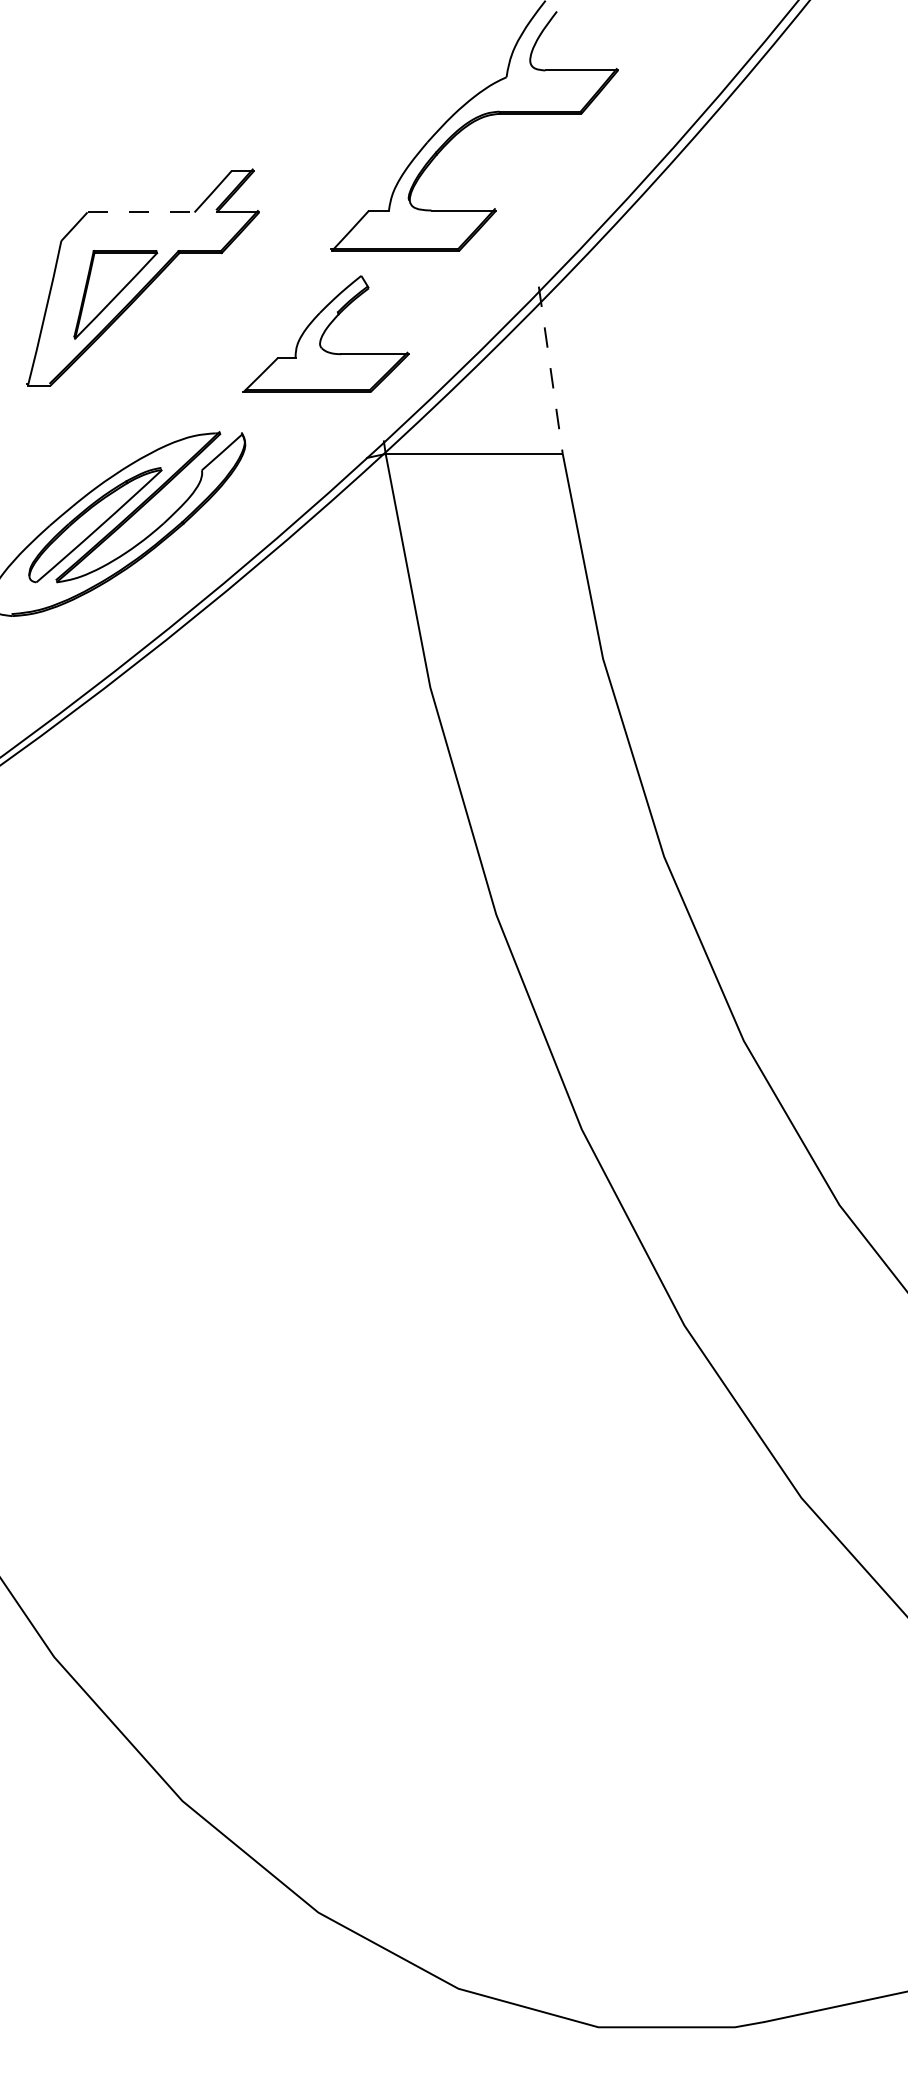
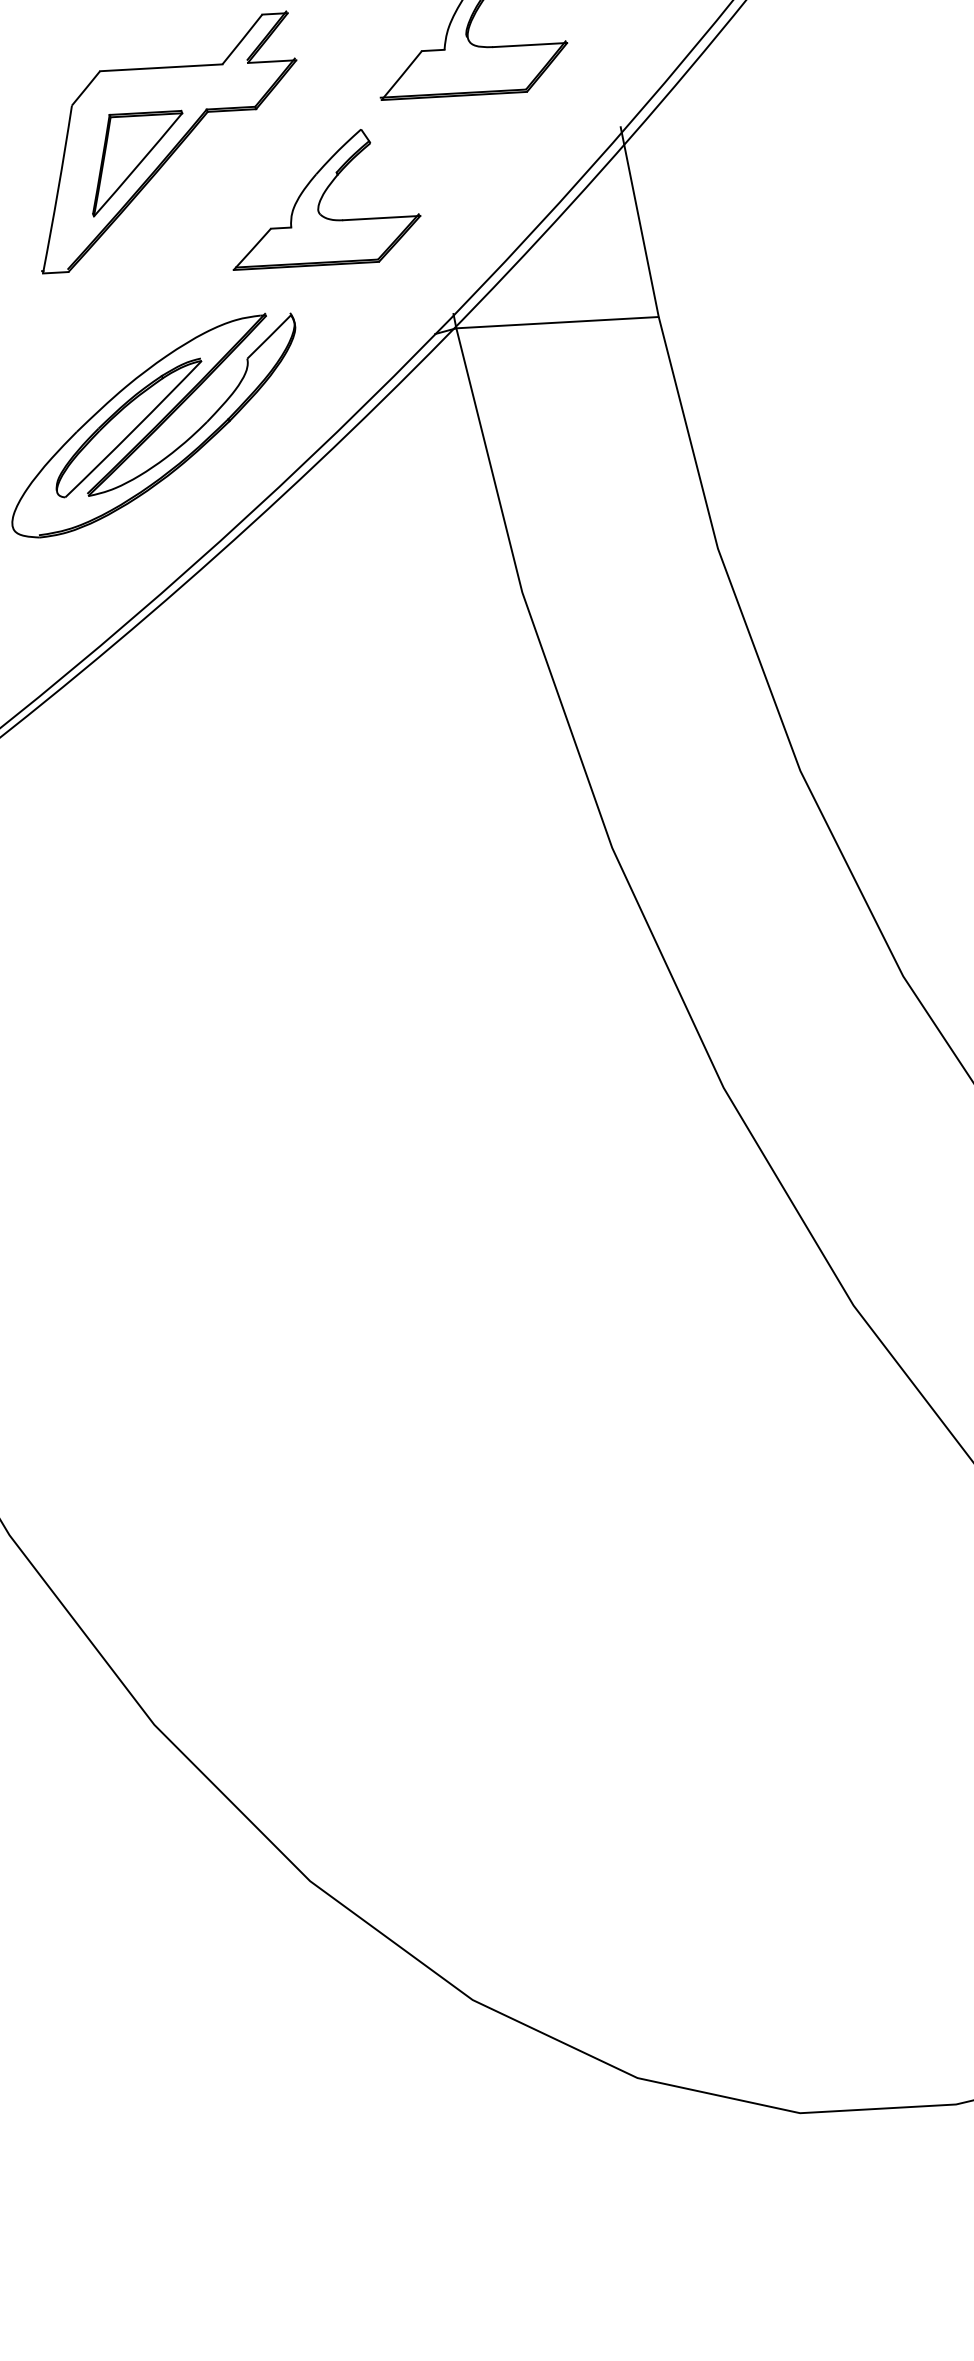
line: (141, 212) -> (161, 67), dashed -> solid
part: (325, 333) -> (323, 197), moved
line: (550, 370) -> (639, 222), dashed -> solid

